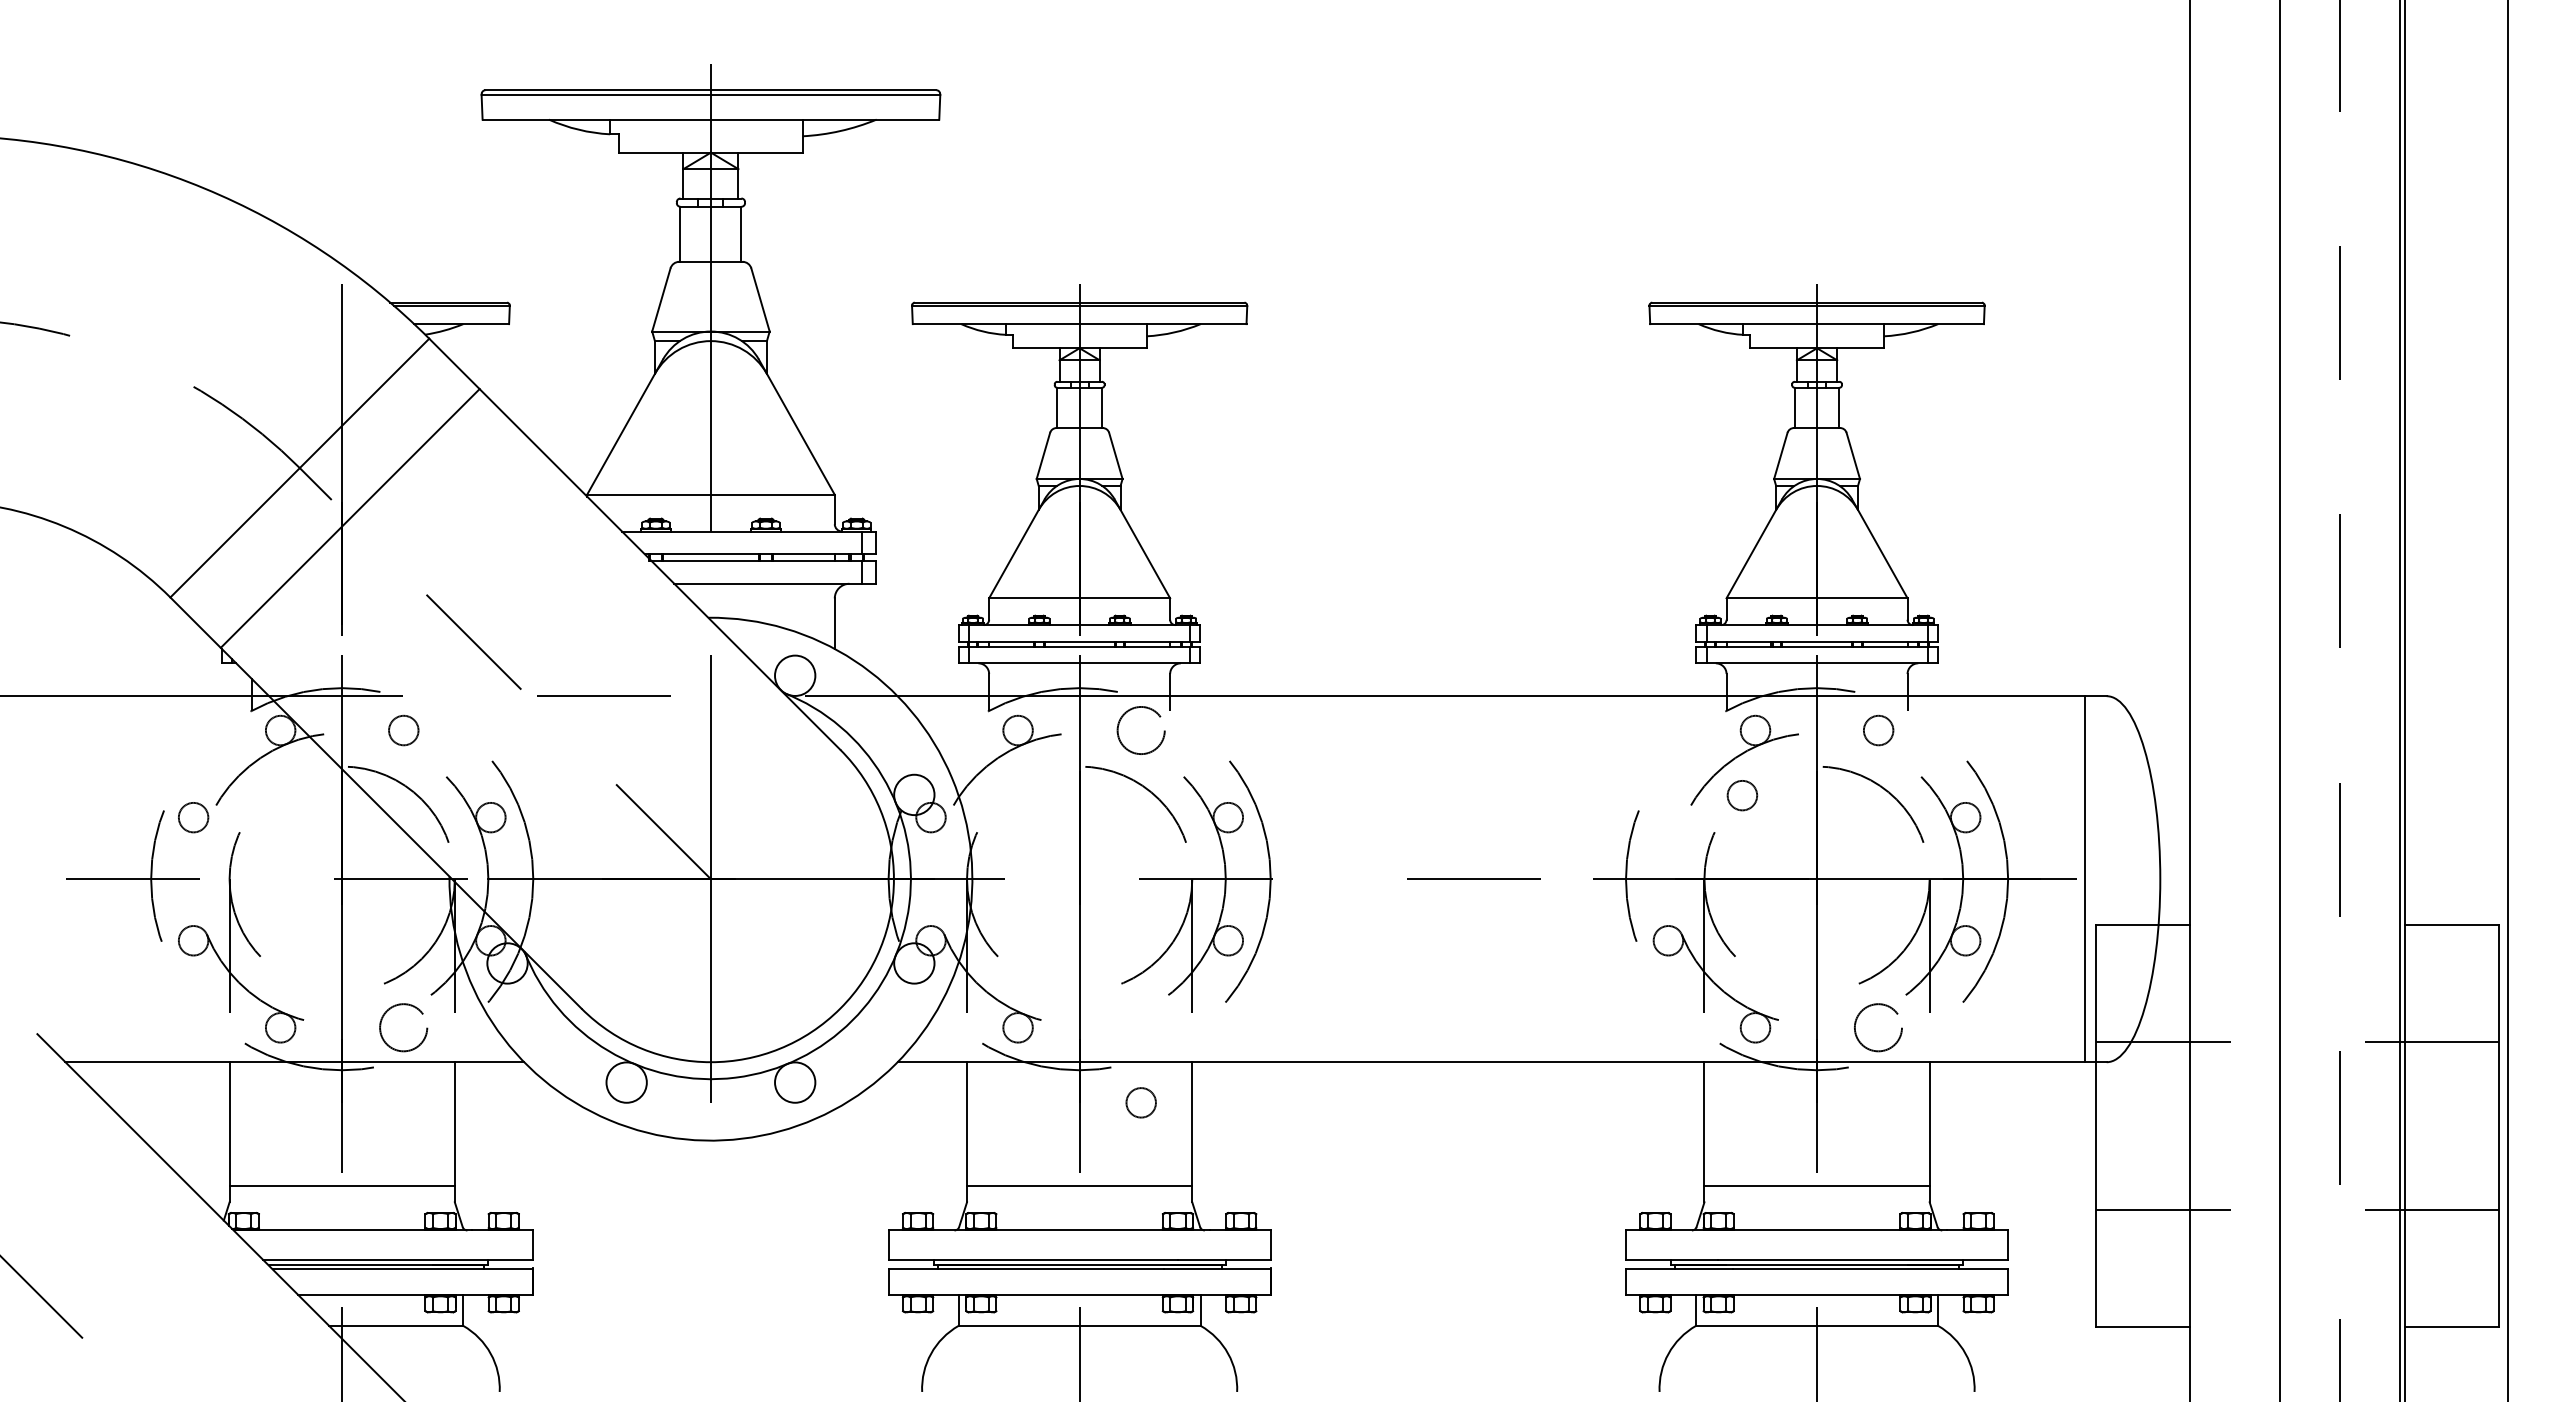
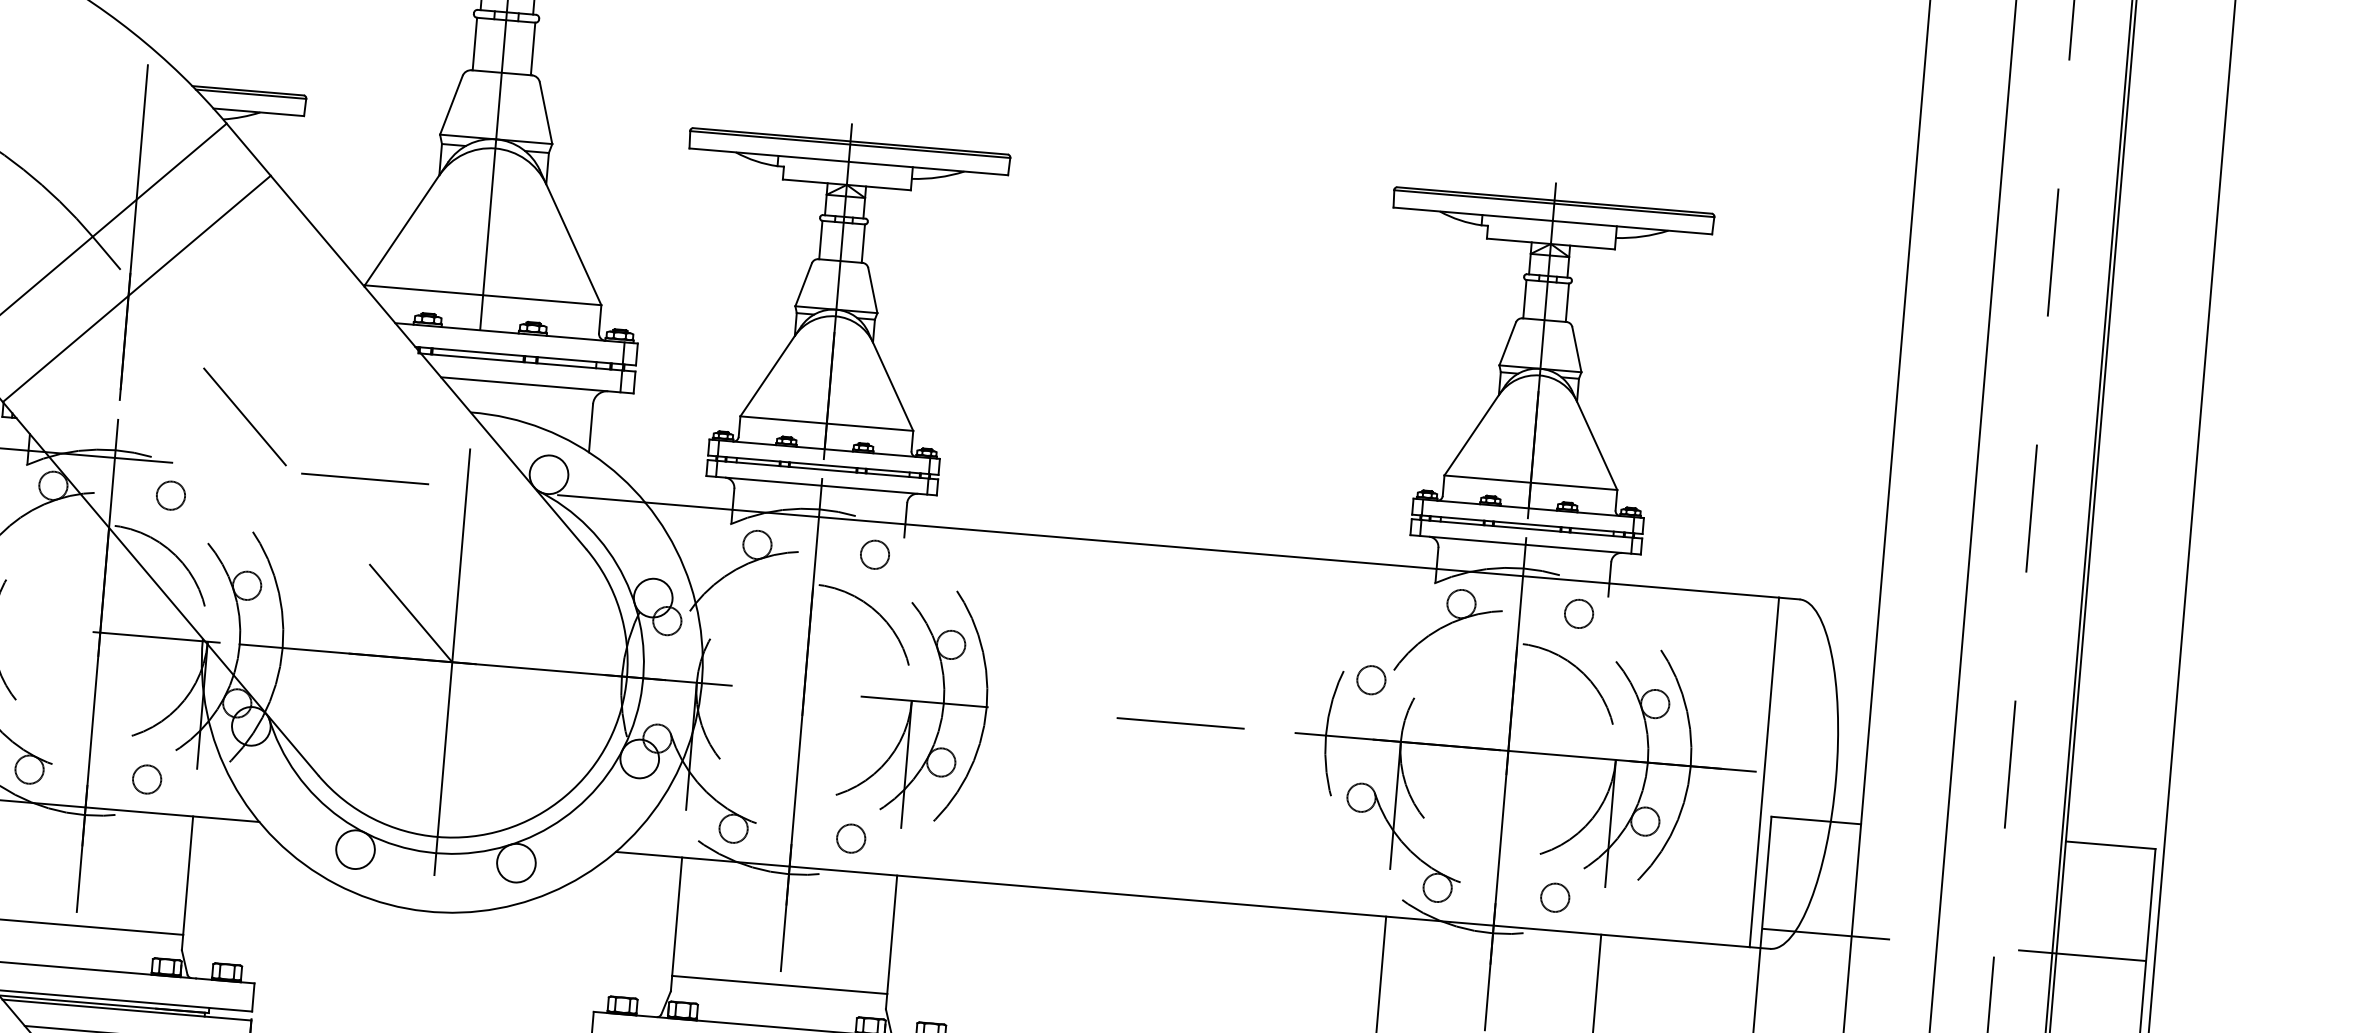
circle: (1140, 730) -> (874, 554), size x0.62
circle: (1742, 795) -> (1371, 680), moved
circle: (403, 1027) -> (146, 779), size x0.62
circle: (1878, 1027) -> (1555, 897), size x0.62
circle: (1140, 1102) -> (850, 838), moved

